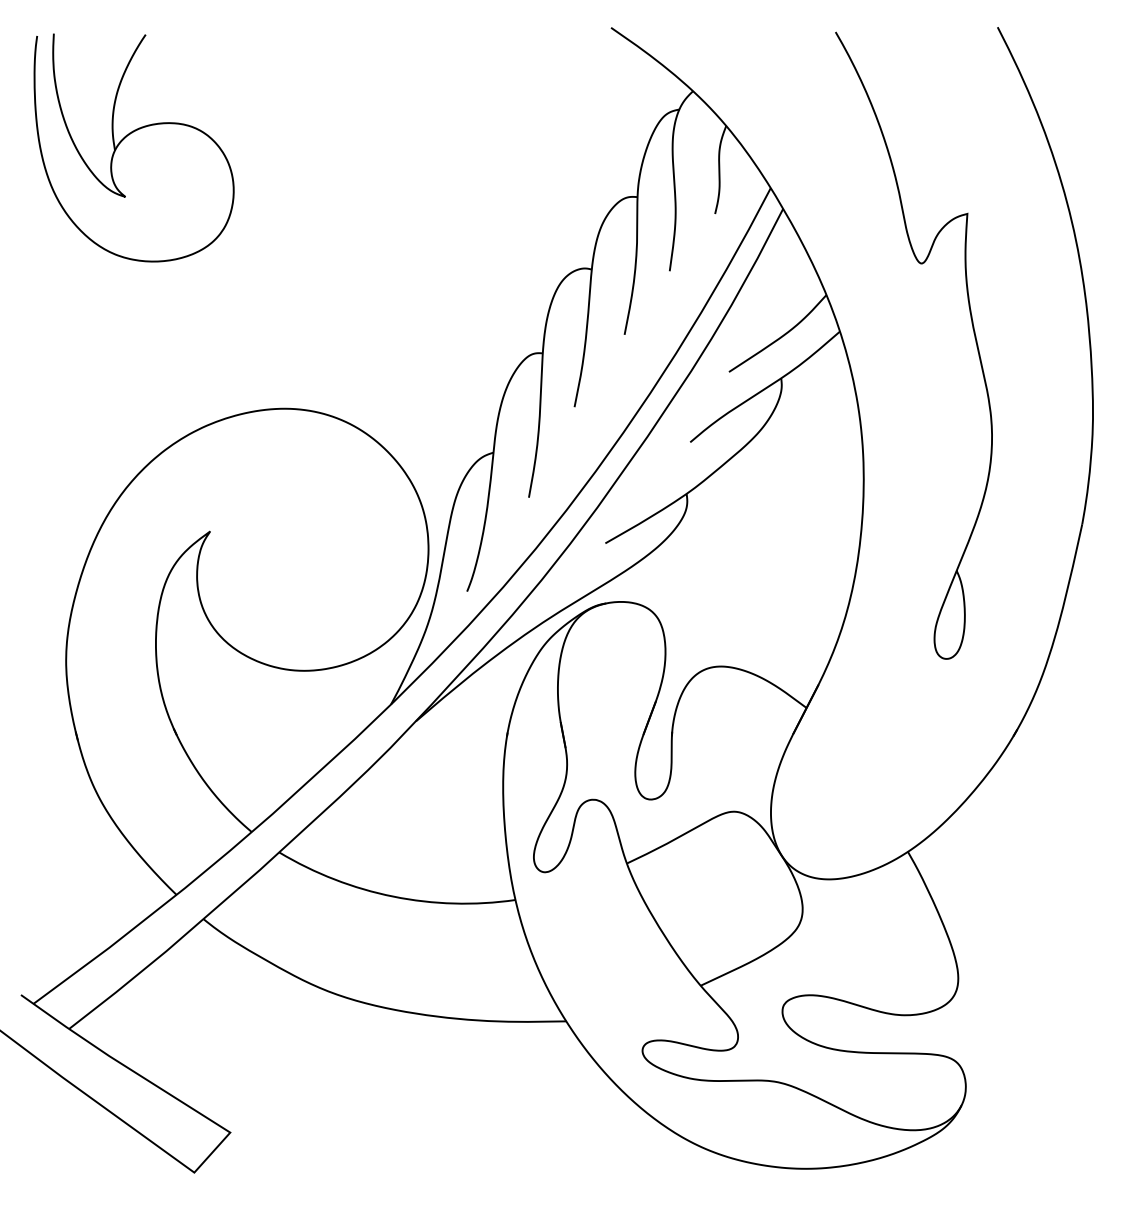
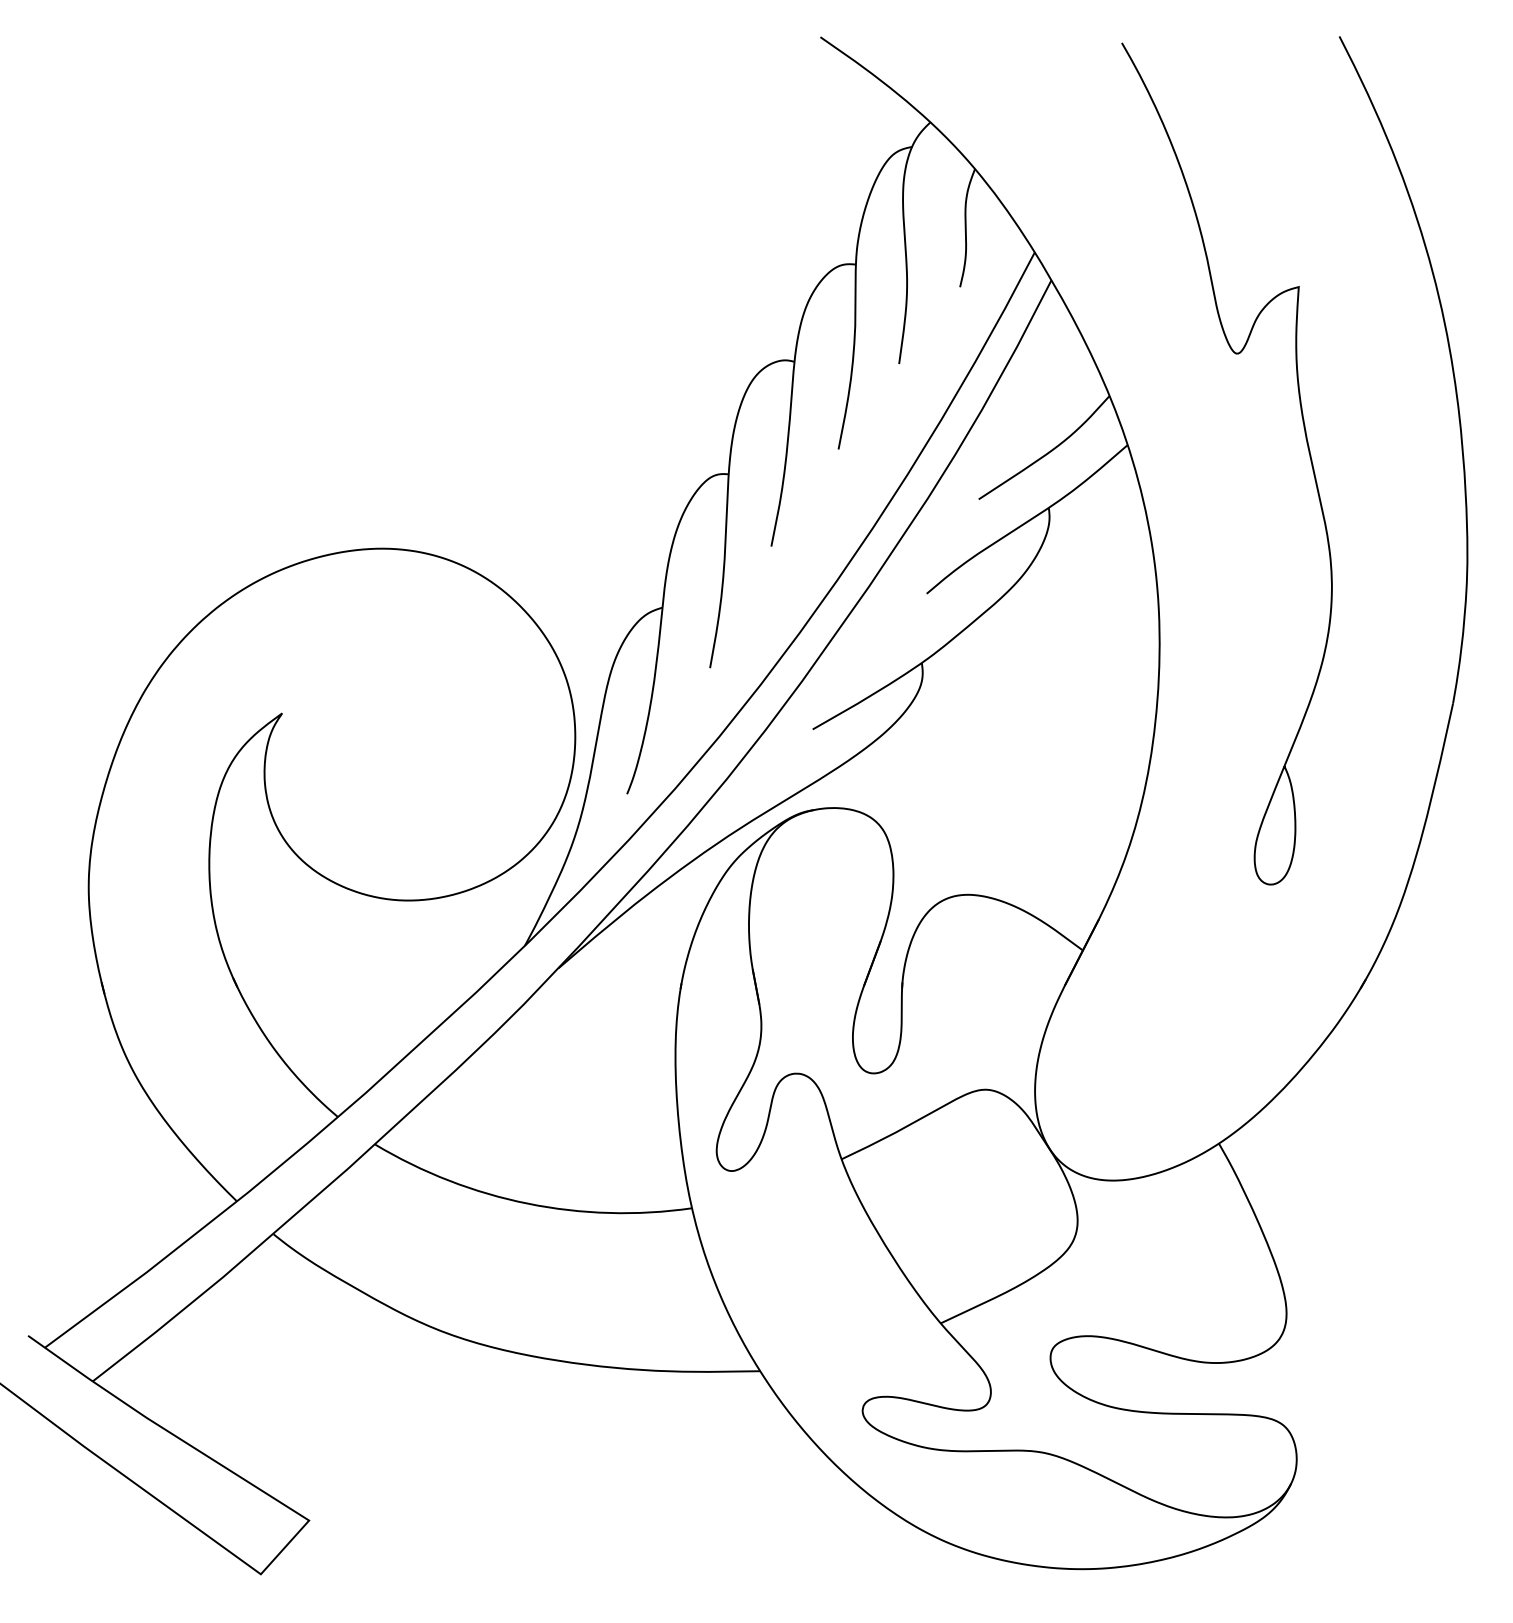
part: (125, 138) -> (168, 185), removed

